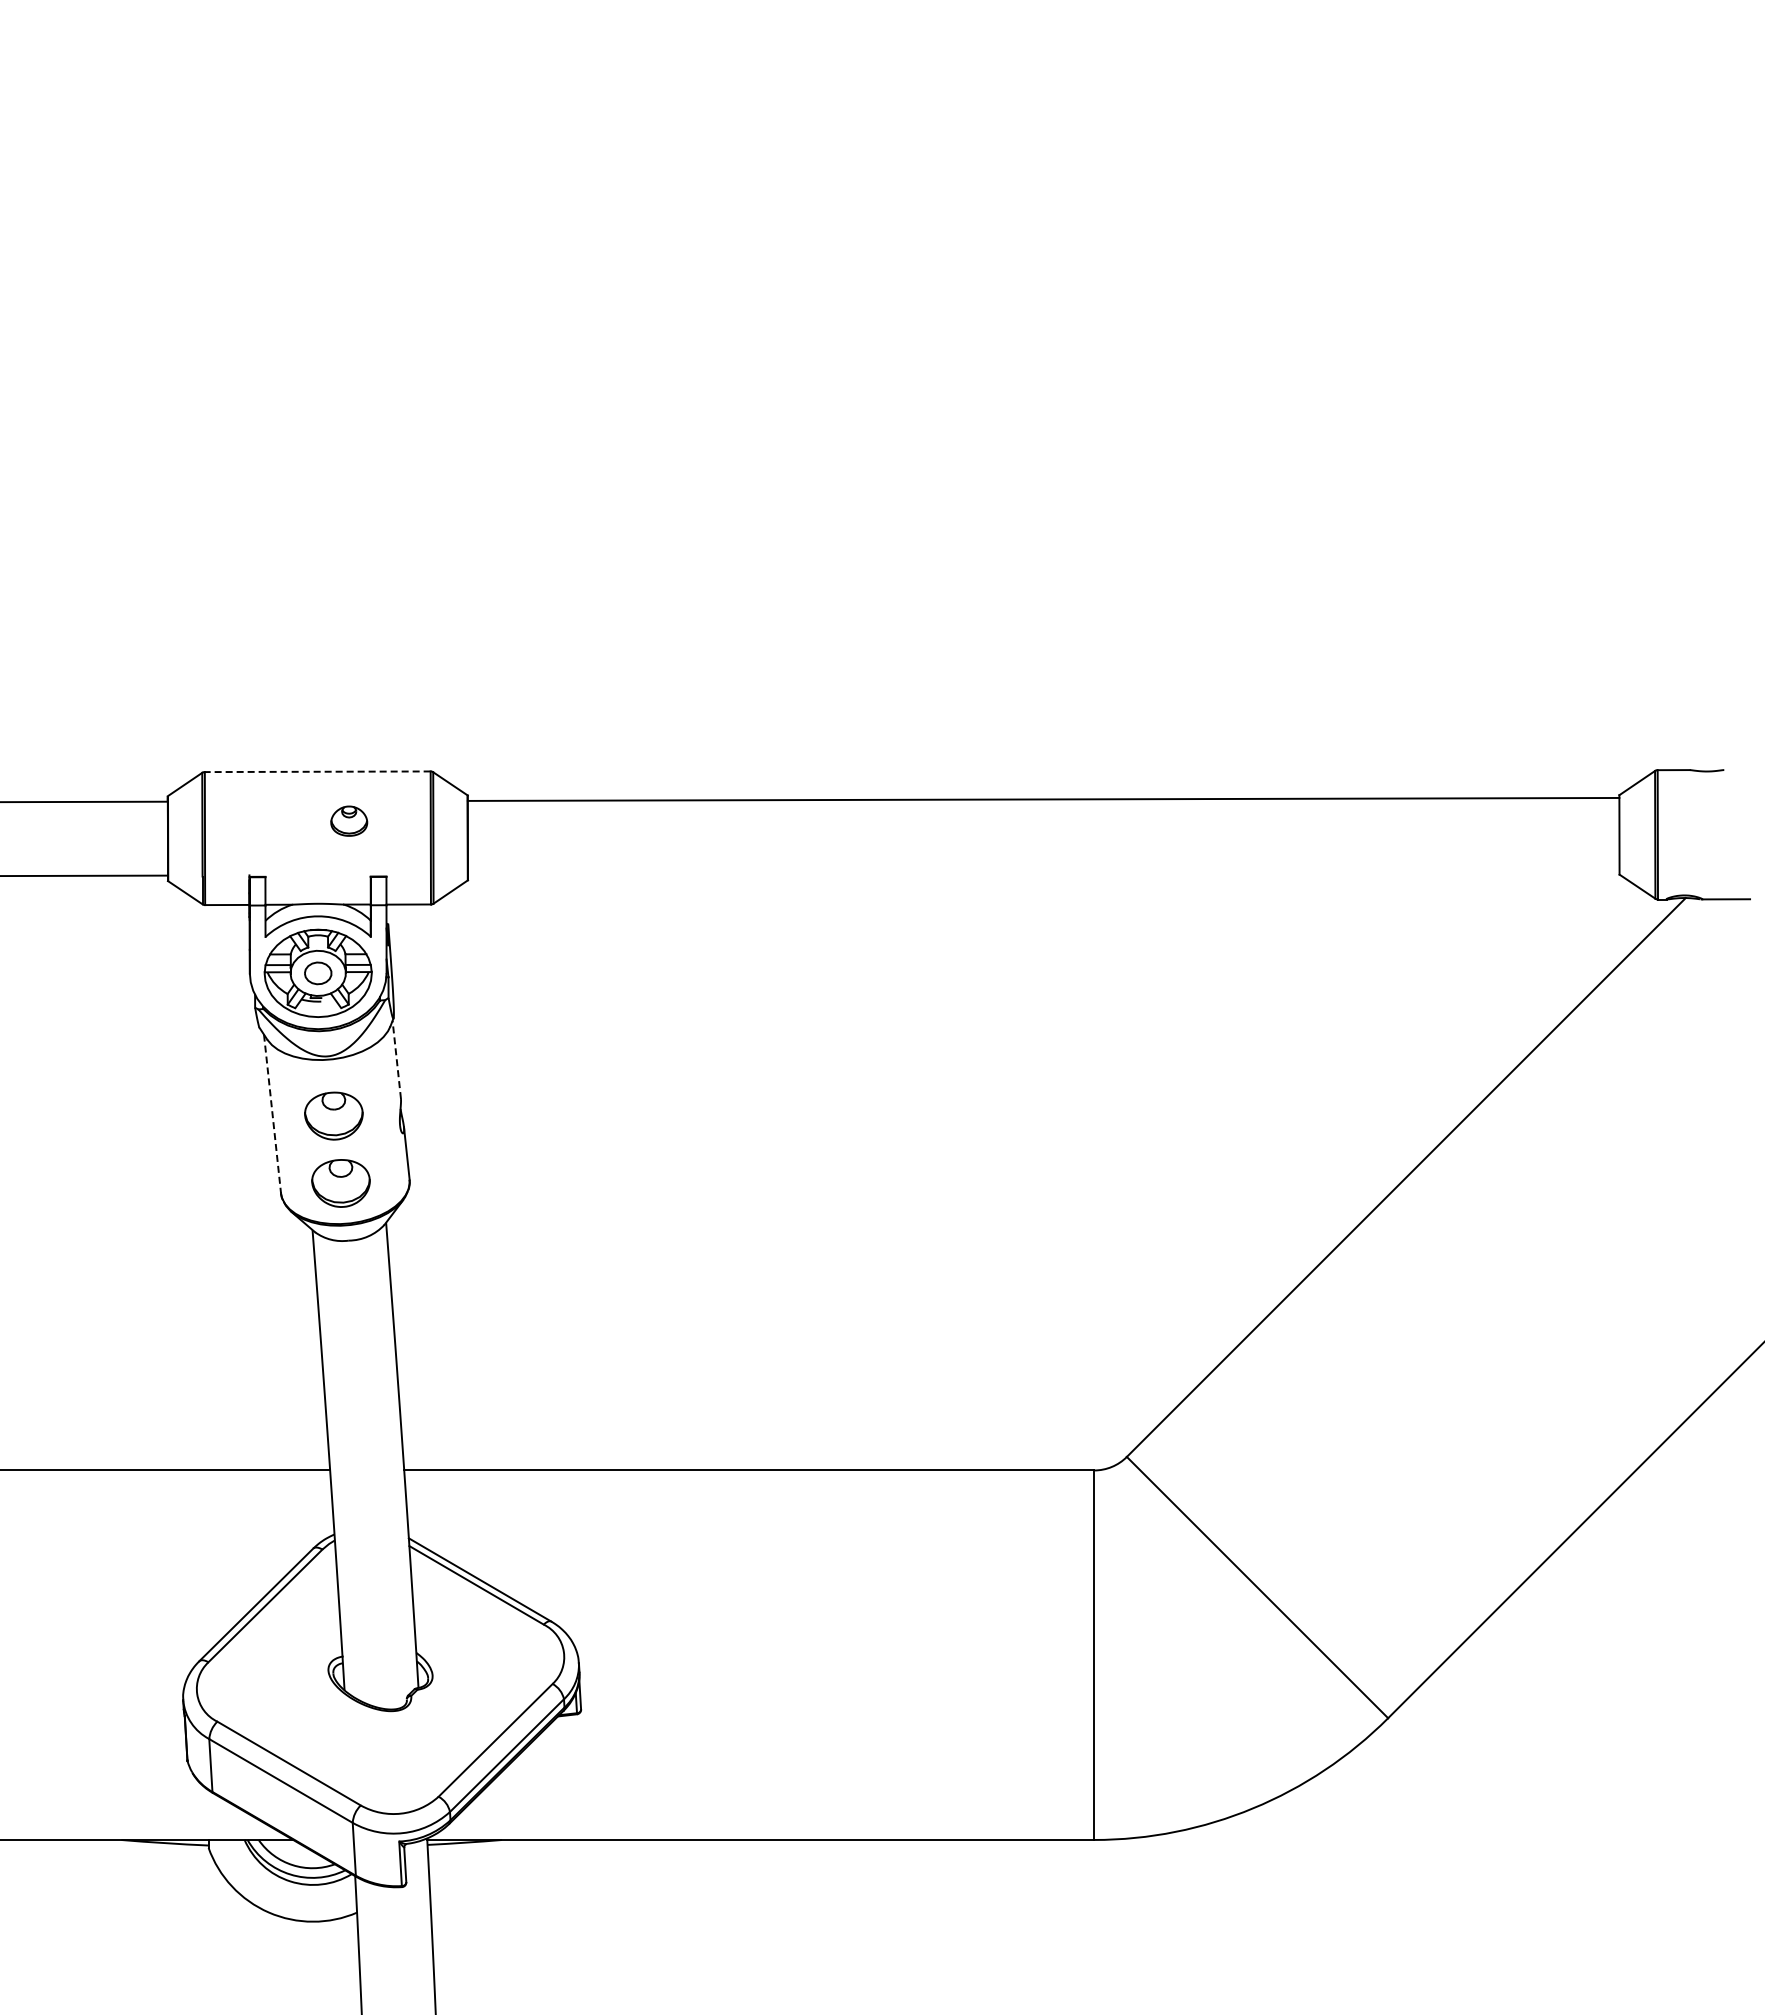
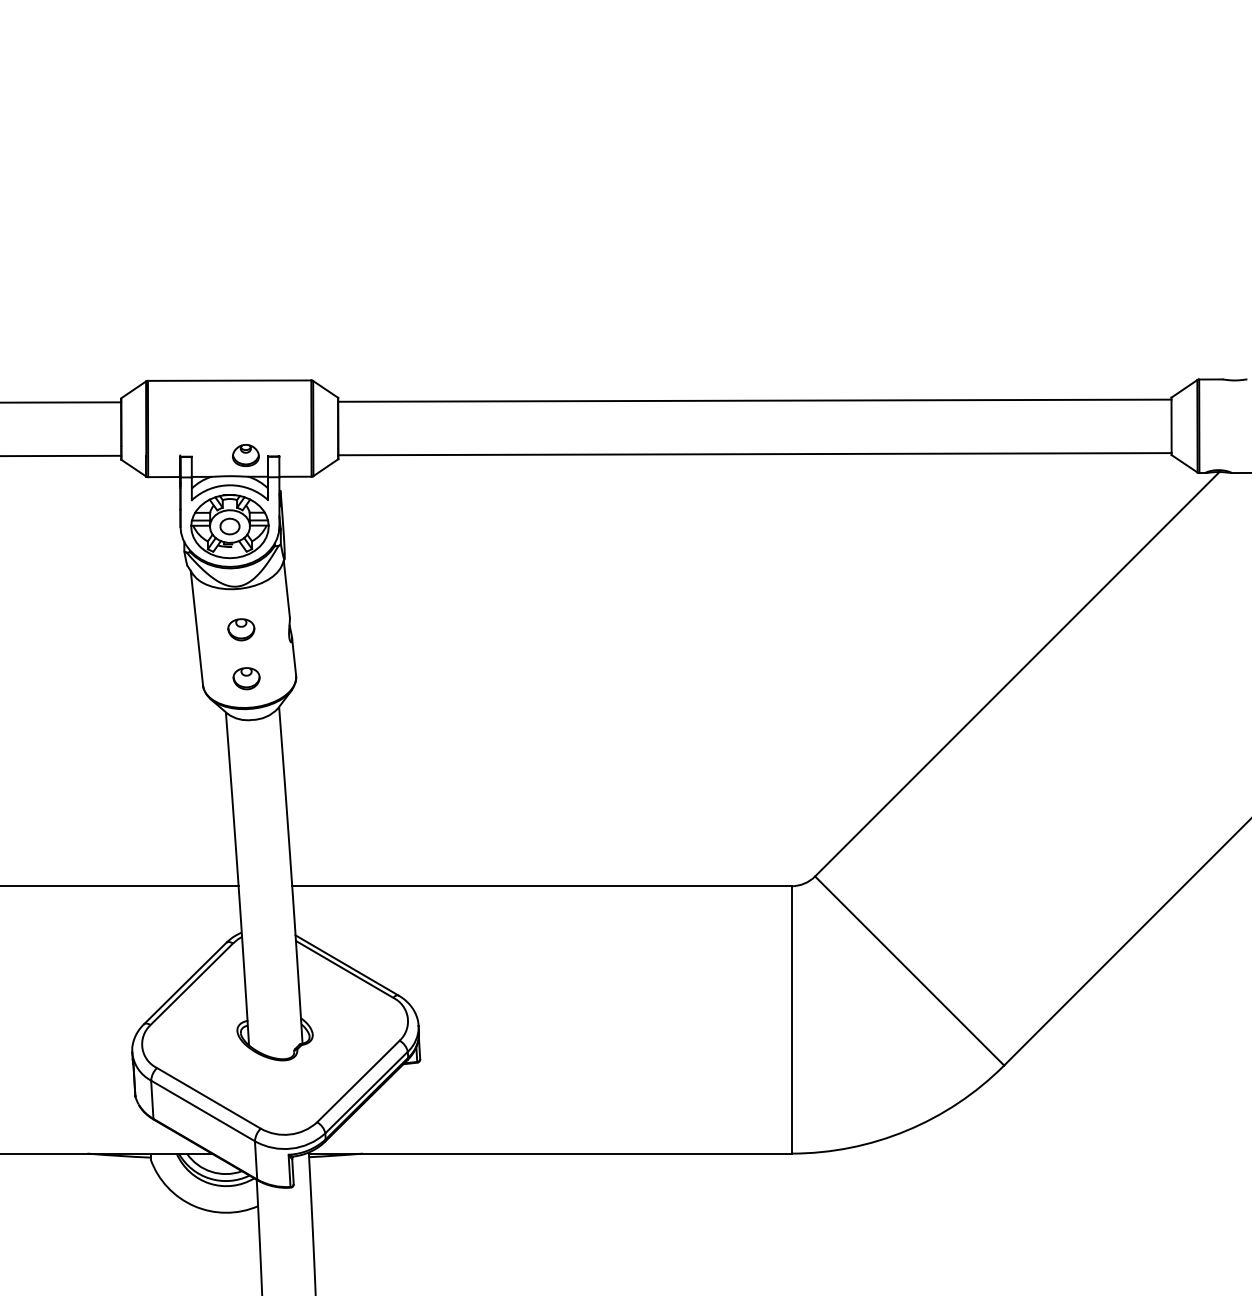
line: (317, 771) -> (229, 380), dashed -> solid
part: (349, 820) -> (246, 455), moved
line: (1043, 872) -> (754, 453), added
line: (396, 1059) -> (286, 588), dashed -> solid
line: (272, 1114) -> (196, 628), dashed -> solid
part: (333, 1115) -> (241, 629), size x0.62
part: (341, 1183) -> (246, 678), size x0.62

